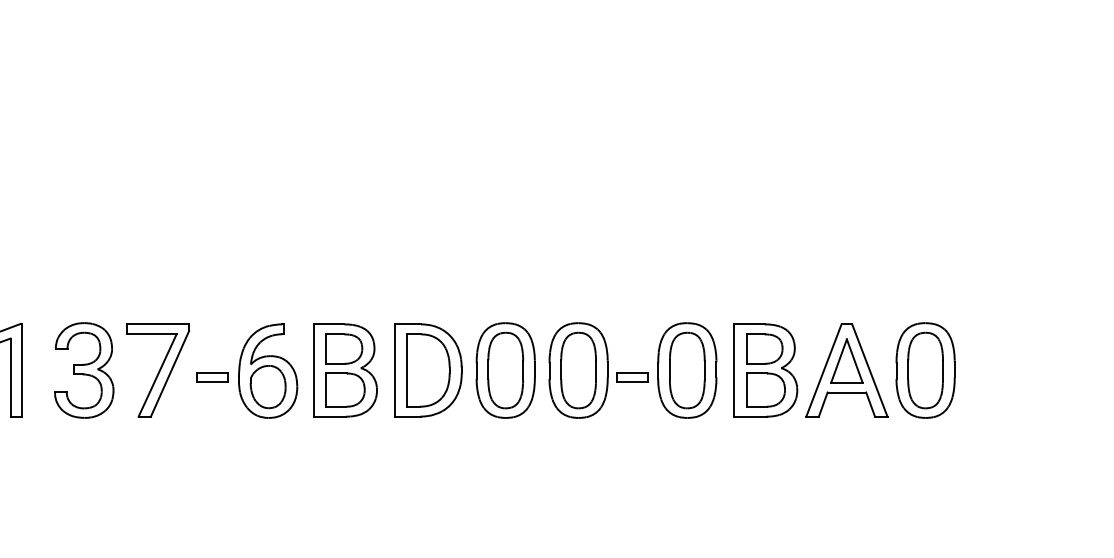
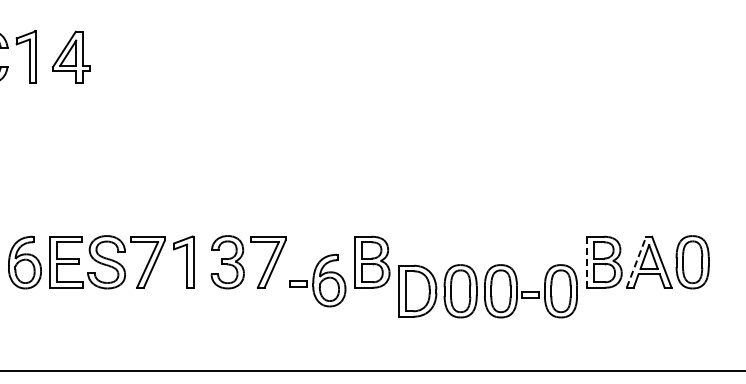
line: (735, 369) -> (587, 261), solid -> dashed
line: (823, 369) -> (636, 261), solid -> dashed
part: (246, 370) -> (317, 280), moved
part: (554, 370) -> (487, 291), moved

